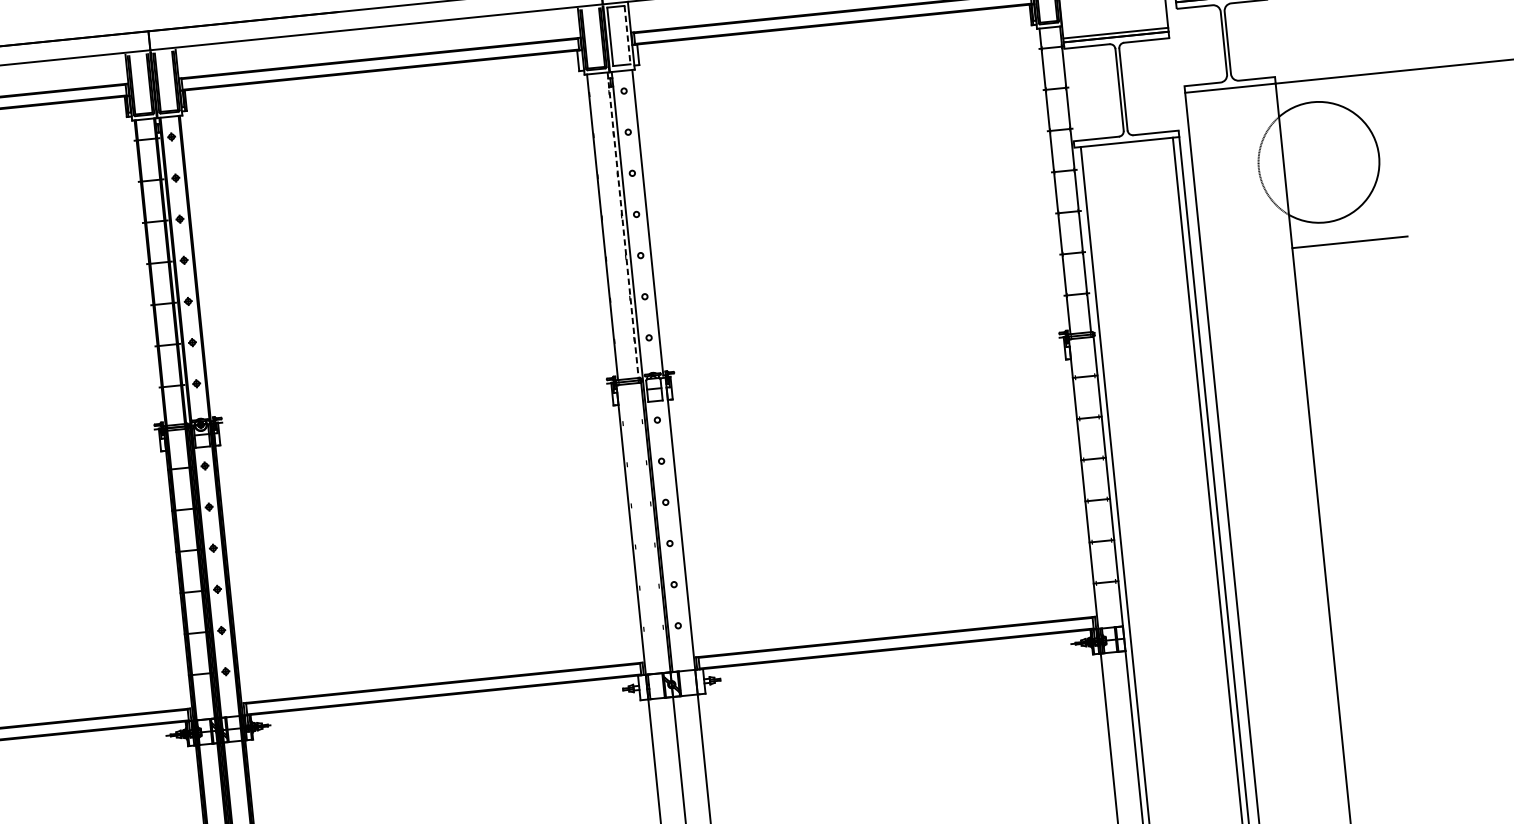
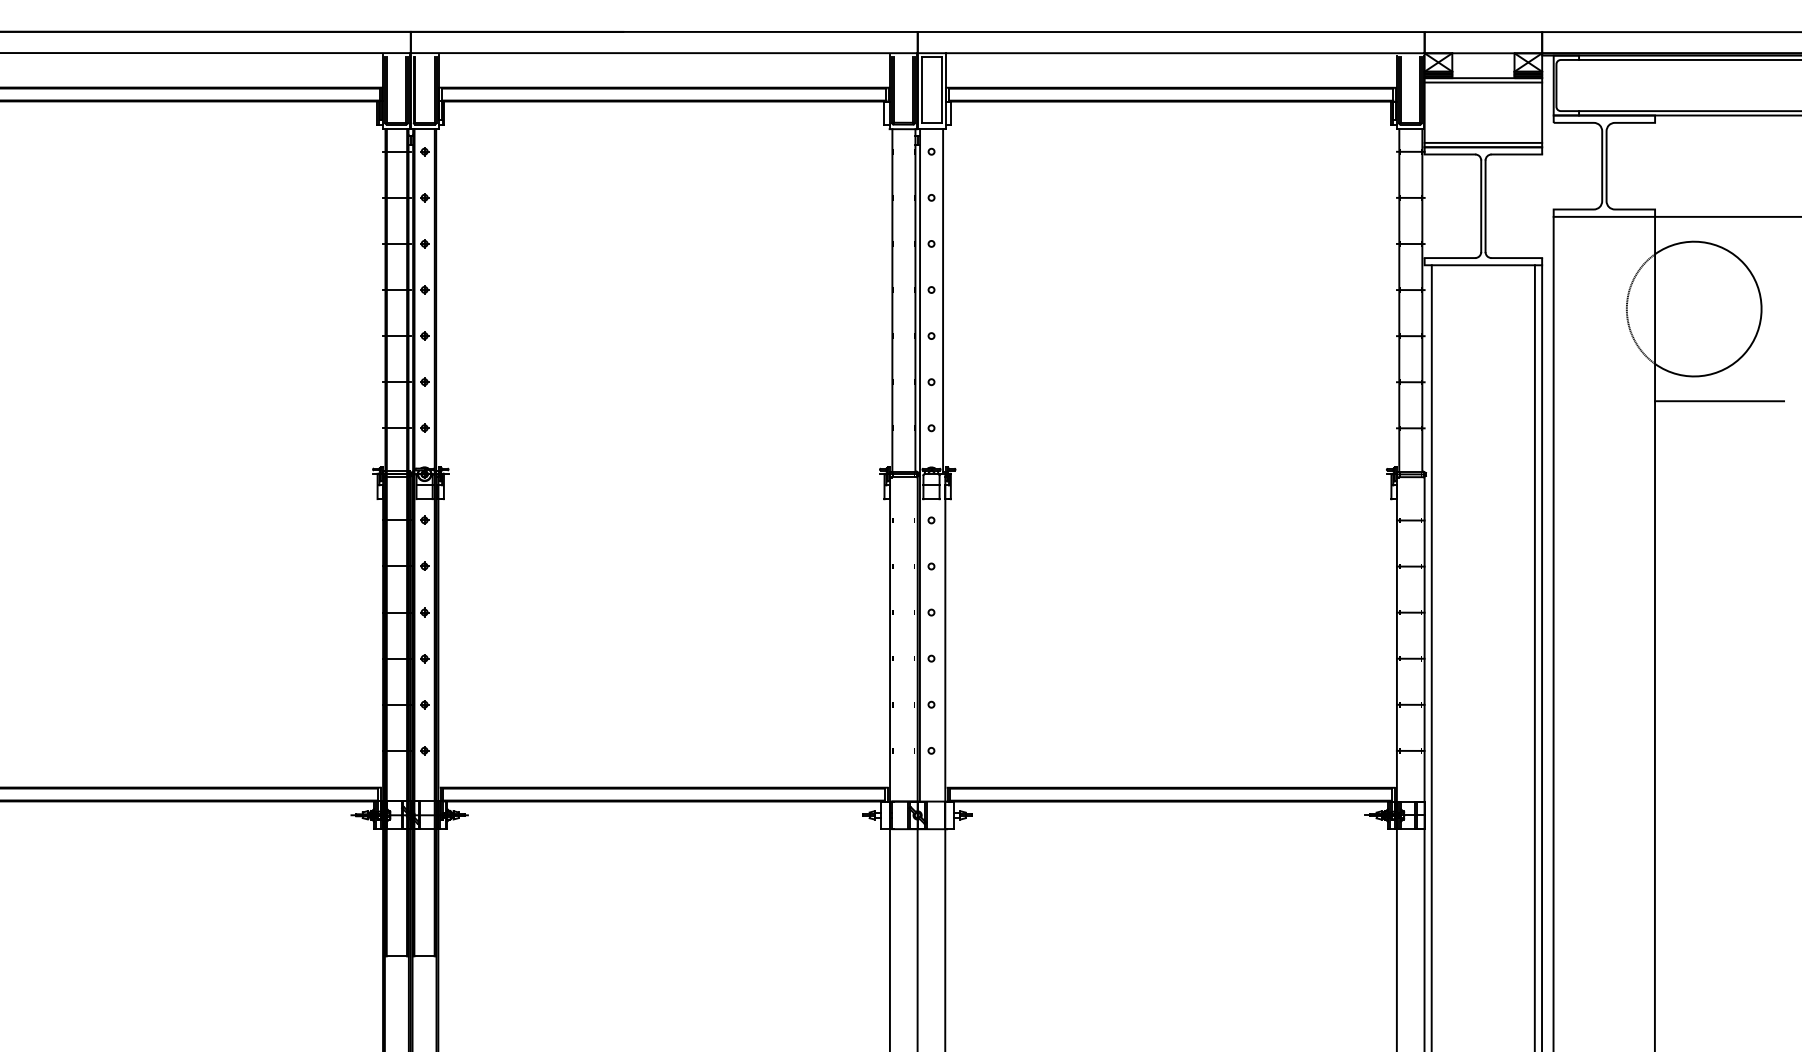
line: (627, 35) -> (941, 90), dashed -> solid
line: (623, 225) -> (915, 300), dashed -> solid

